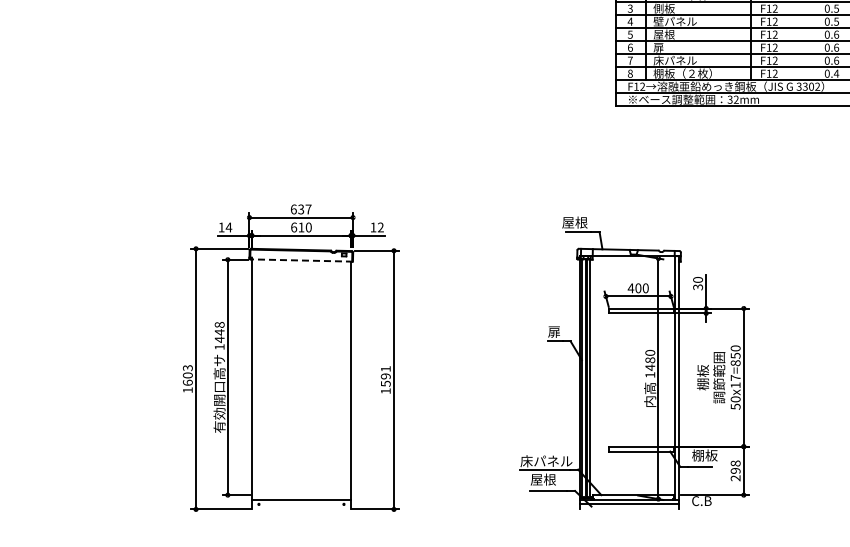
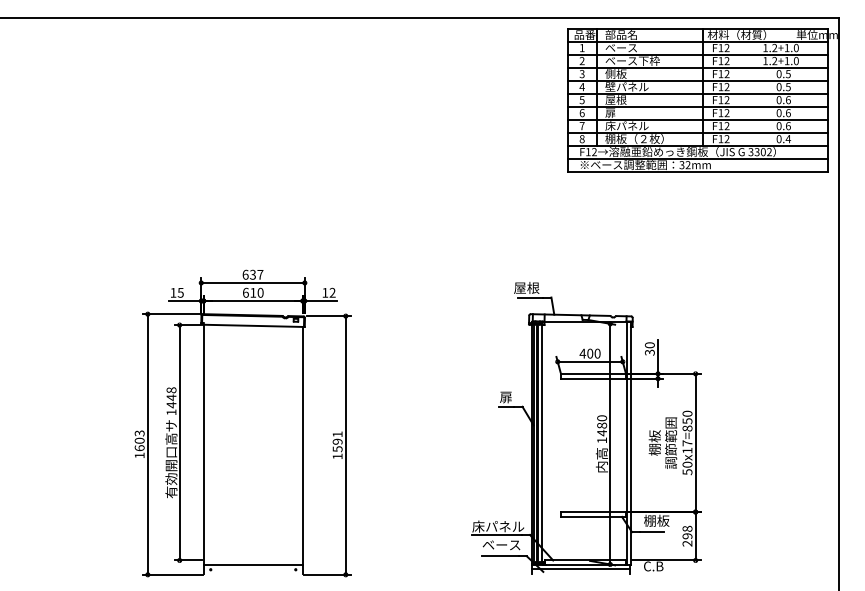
text: (228, 227) -> (180, 292), 14 -> 15
line: (300, 260) -> (252, 325), dashed -> solid
text: (549, 479) -> (501, 544), 屋根 -> ベース

